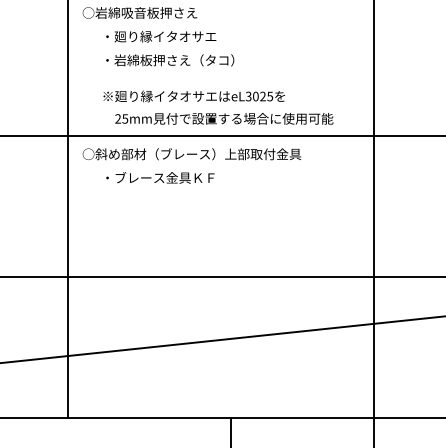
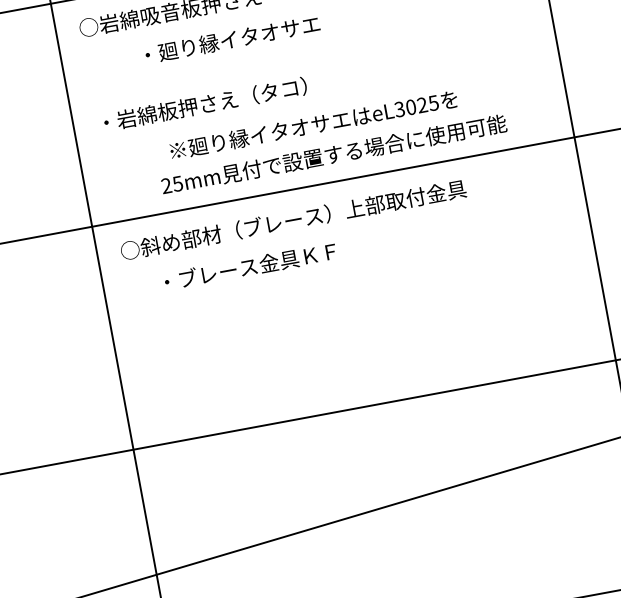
text: (161, 36) -> (232, 39), moved
text: (170, 60) -> (205, 104), moved
text: (193, 96) -> (312, 125), moved

